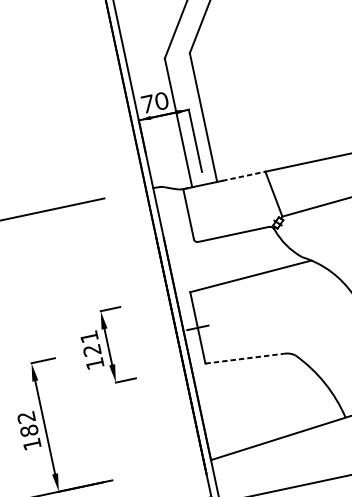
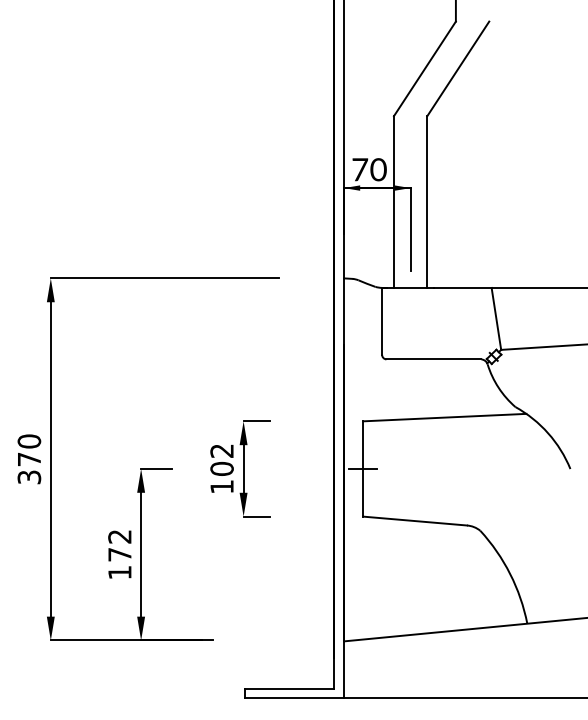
line: (243, 176) -> (462, 287), dashed -> solid
text: (90, 343) -> (221, 459), 121 -> 102
line: (245, 358) -> (415, 521), dashed -> solid
text: (28, 430) -> (119, 554), 182 -> 172

